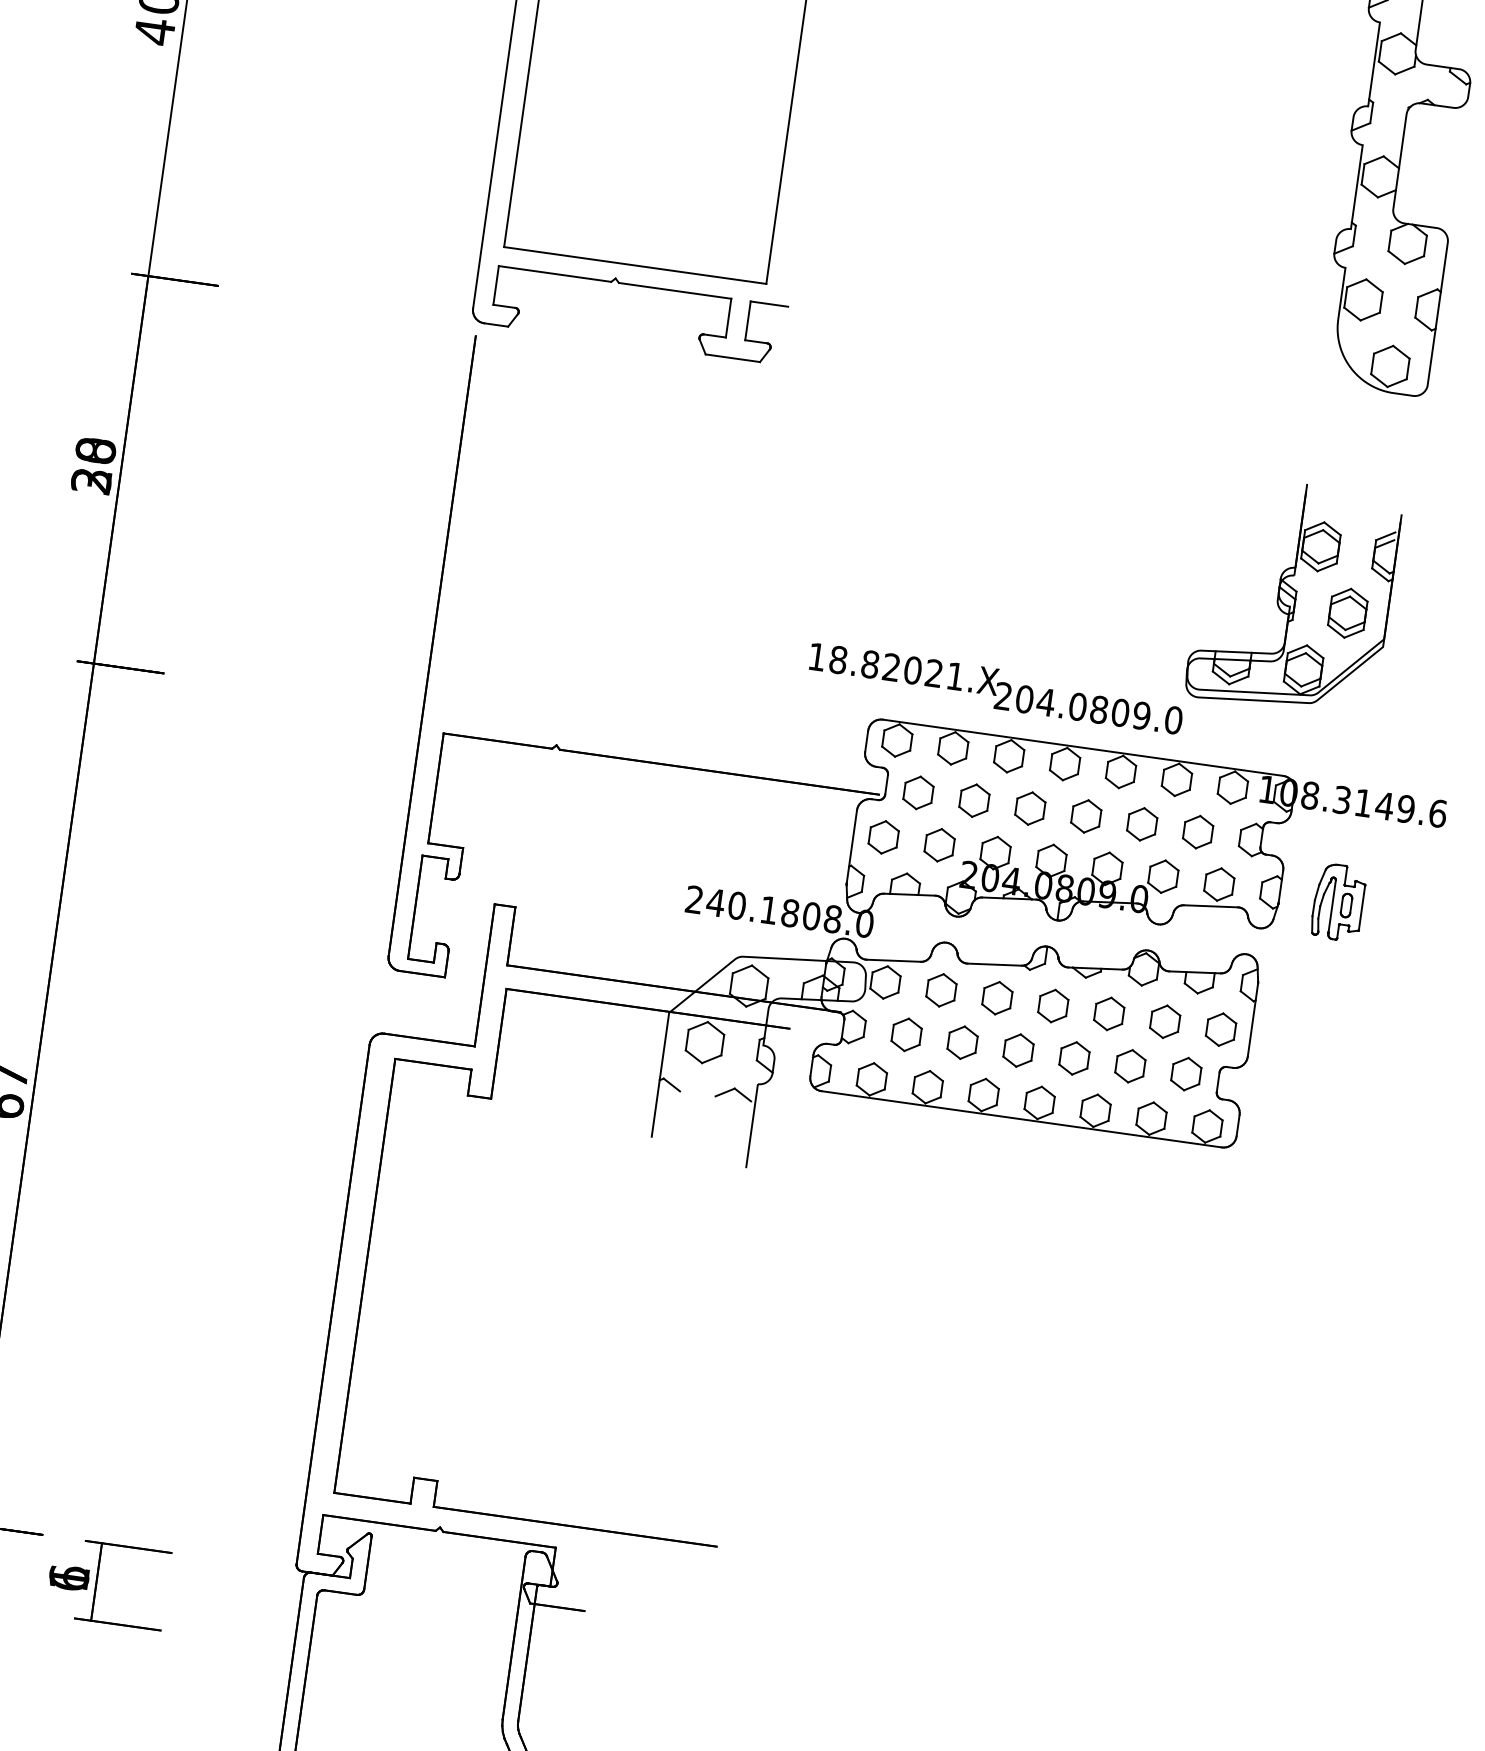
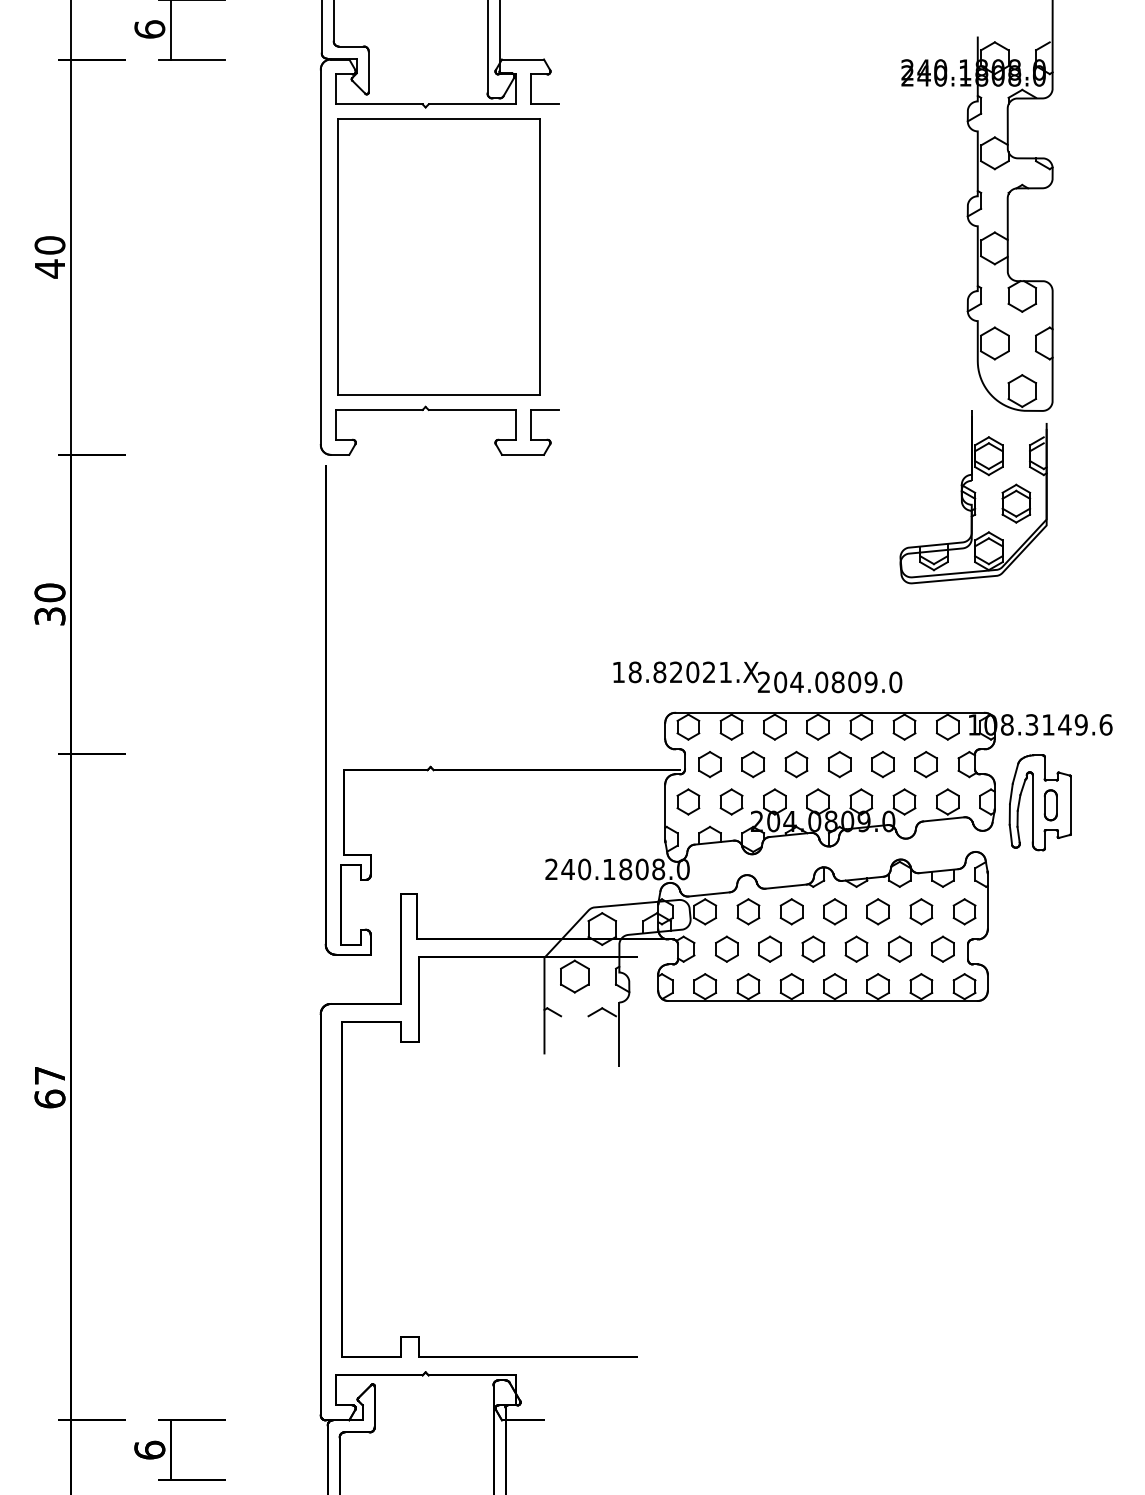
text: (94, 465) -> (50, 604), 28 -> 30
part: (1293, 597) -> (973, 497), moved
part: (1337, 901) -> (1039, 802), size x1.67
text: (68, 1577) -> (149, 1449), 1 -> 6

